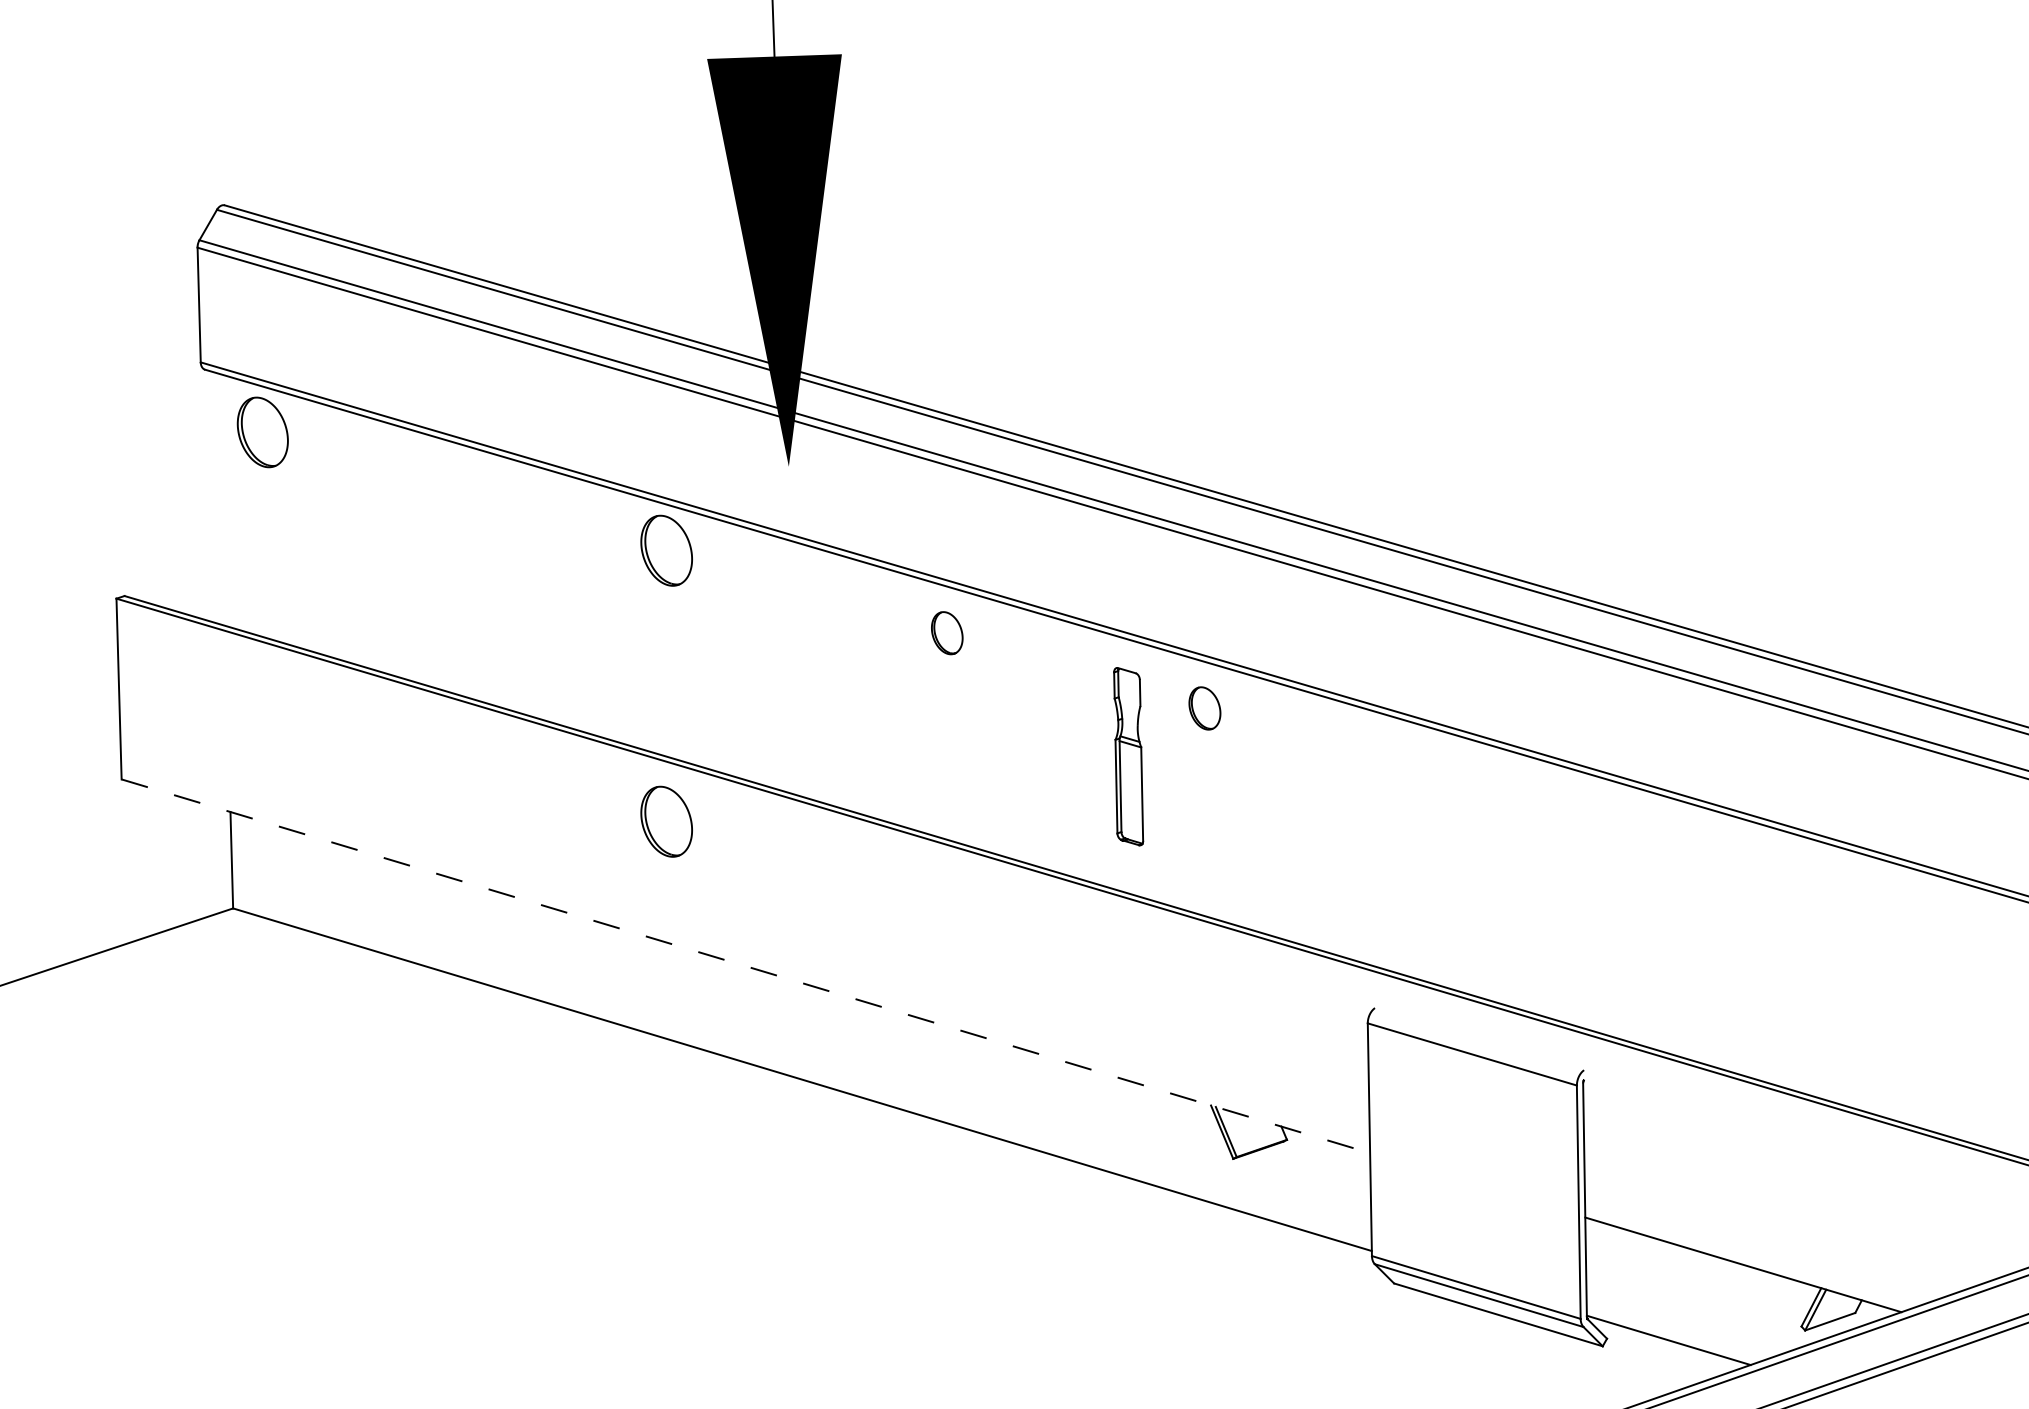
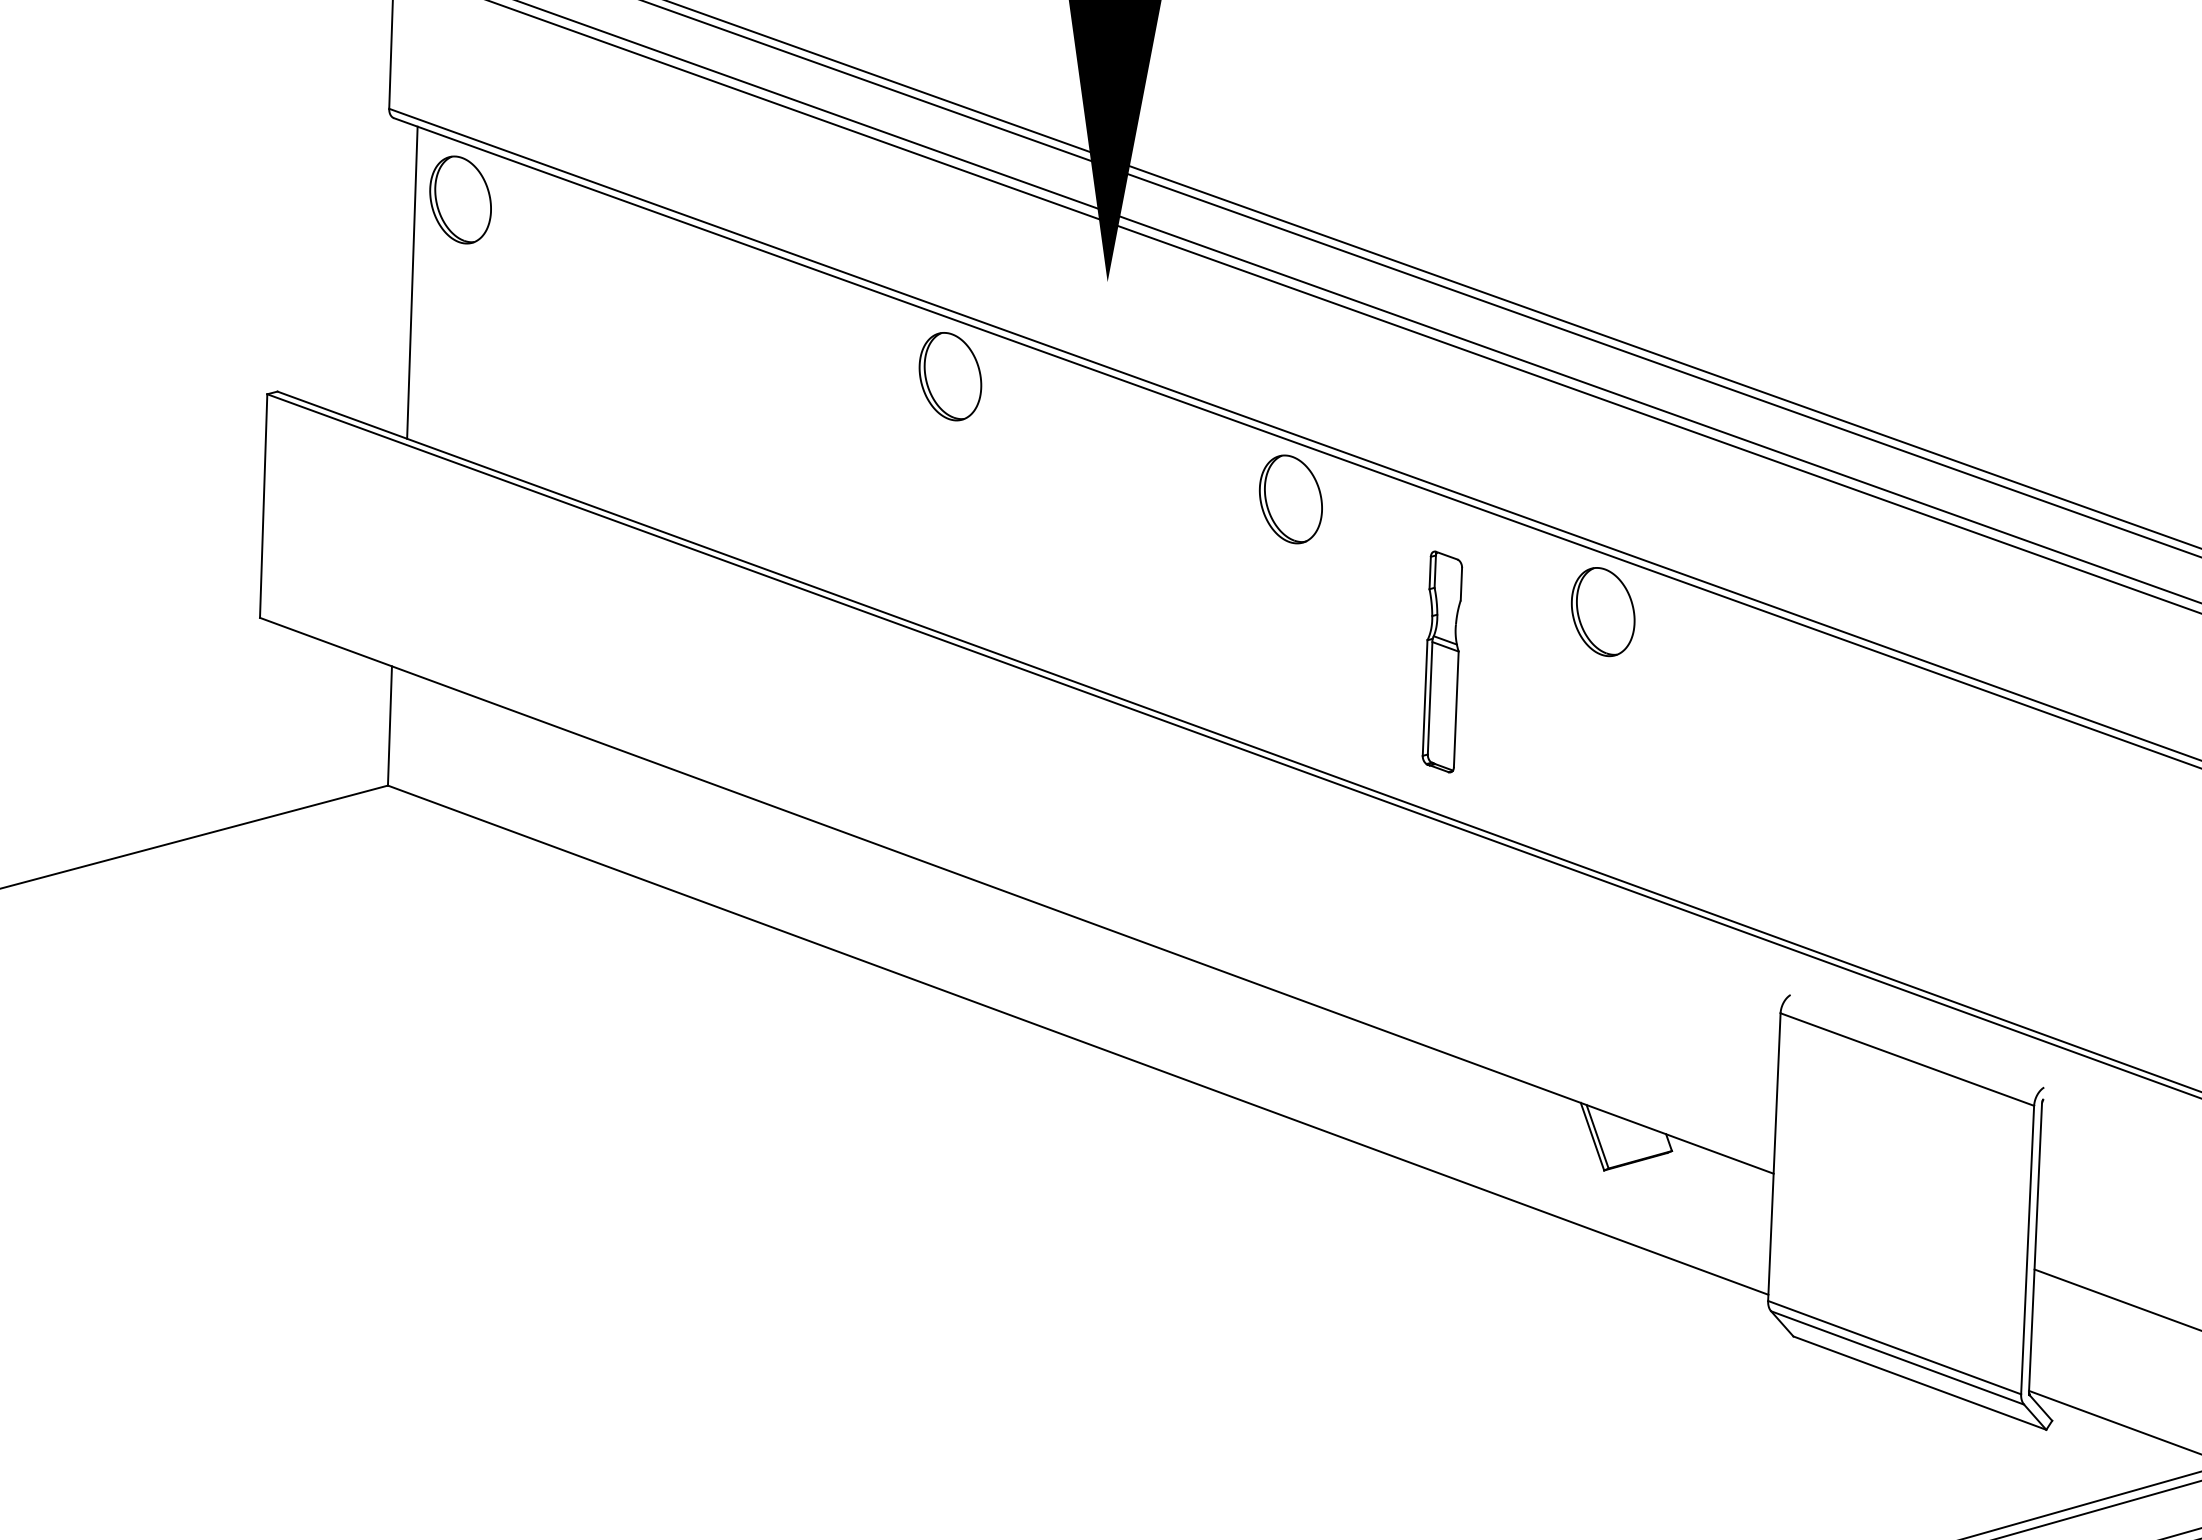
line: (227, 501) -> (411, 282), added
part: (946, 633) -> (1289, 499), size x1.67
part: (1204, 708) -> (1602, 612), size x1.67
part: (1128, 756) -> (1442, 661), moved
part: (666, 821) -> (929, 710), removed
line: (745, 966) -> (1016, 896), dashed -> solid

